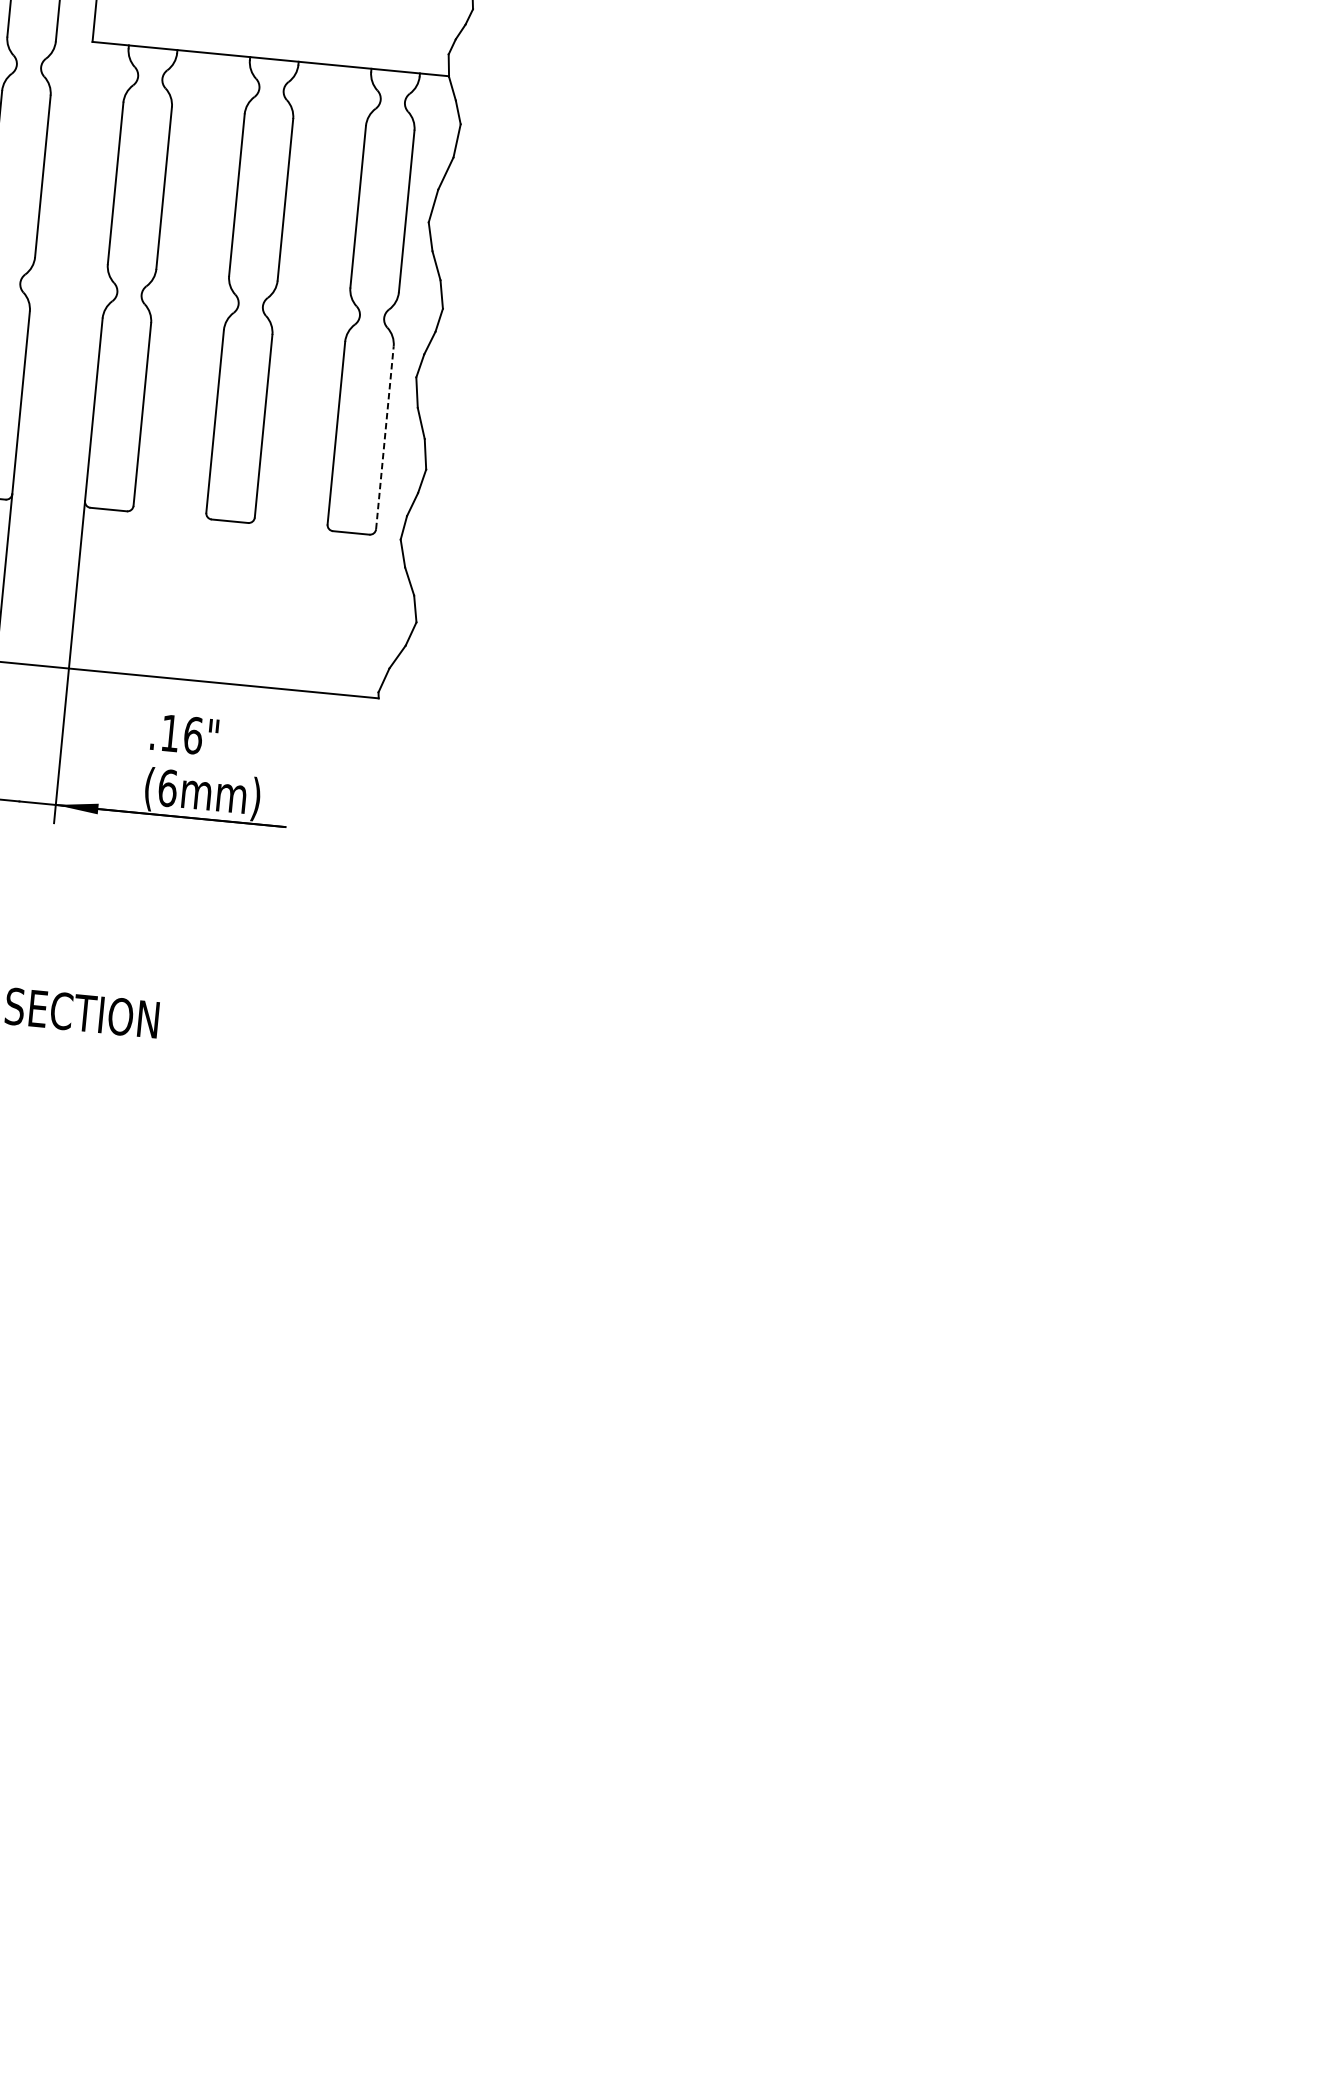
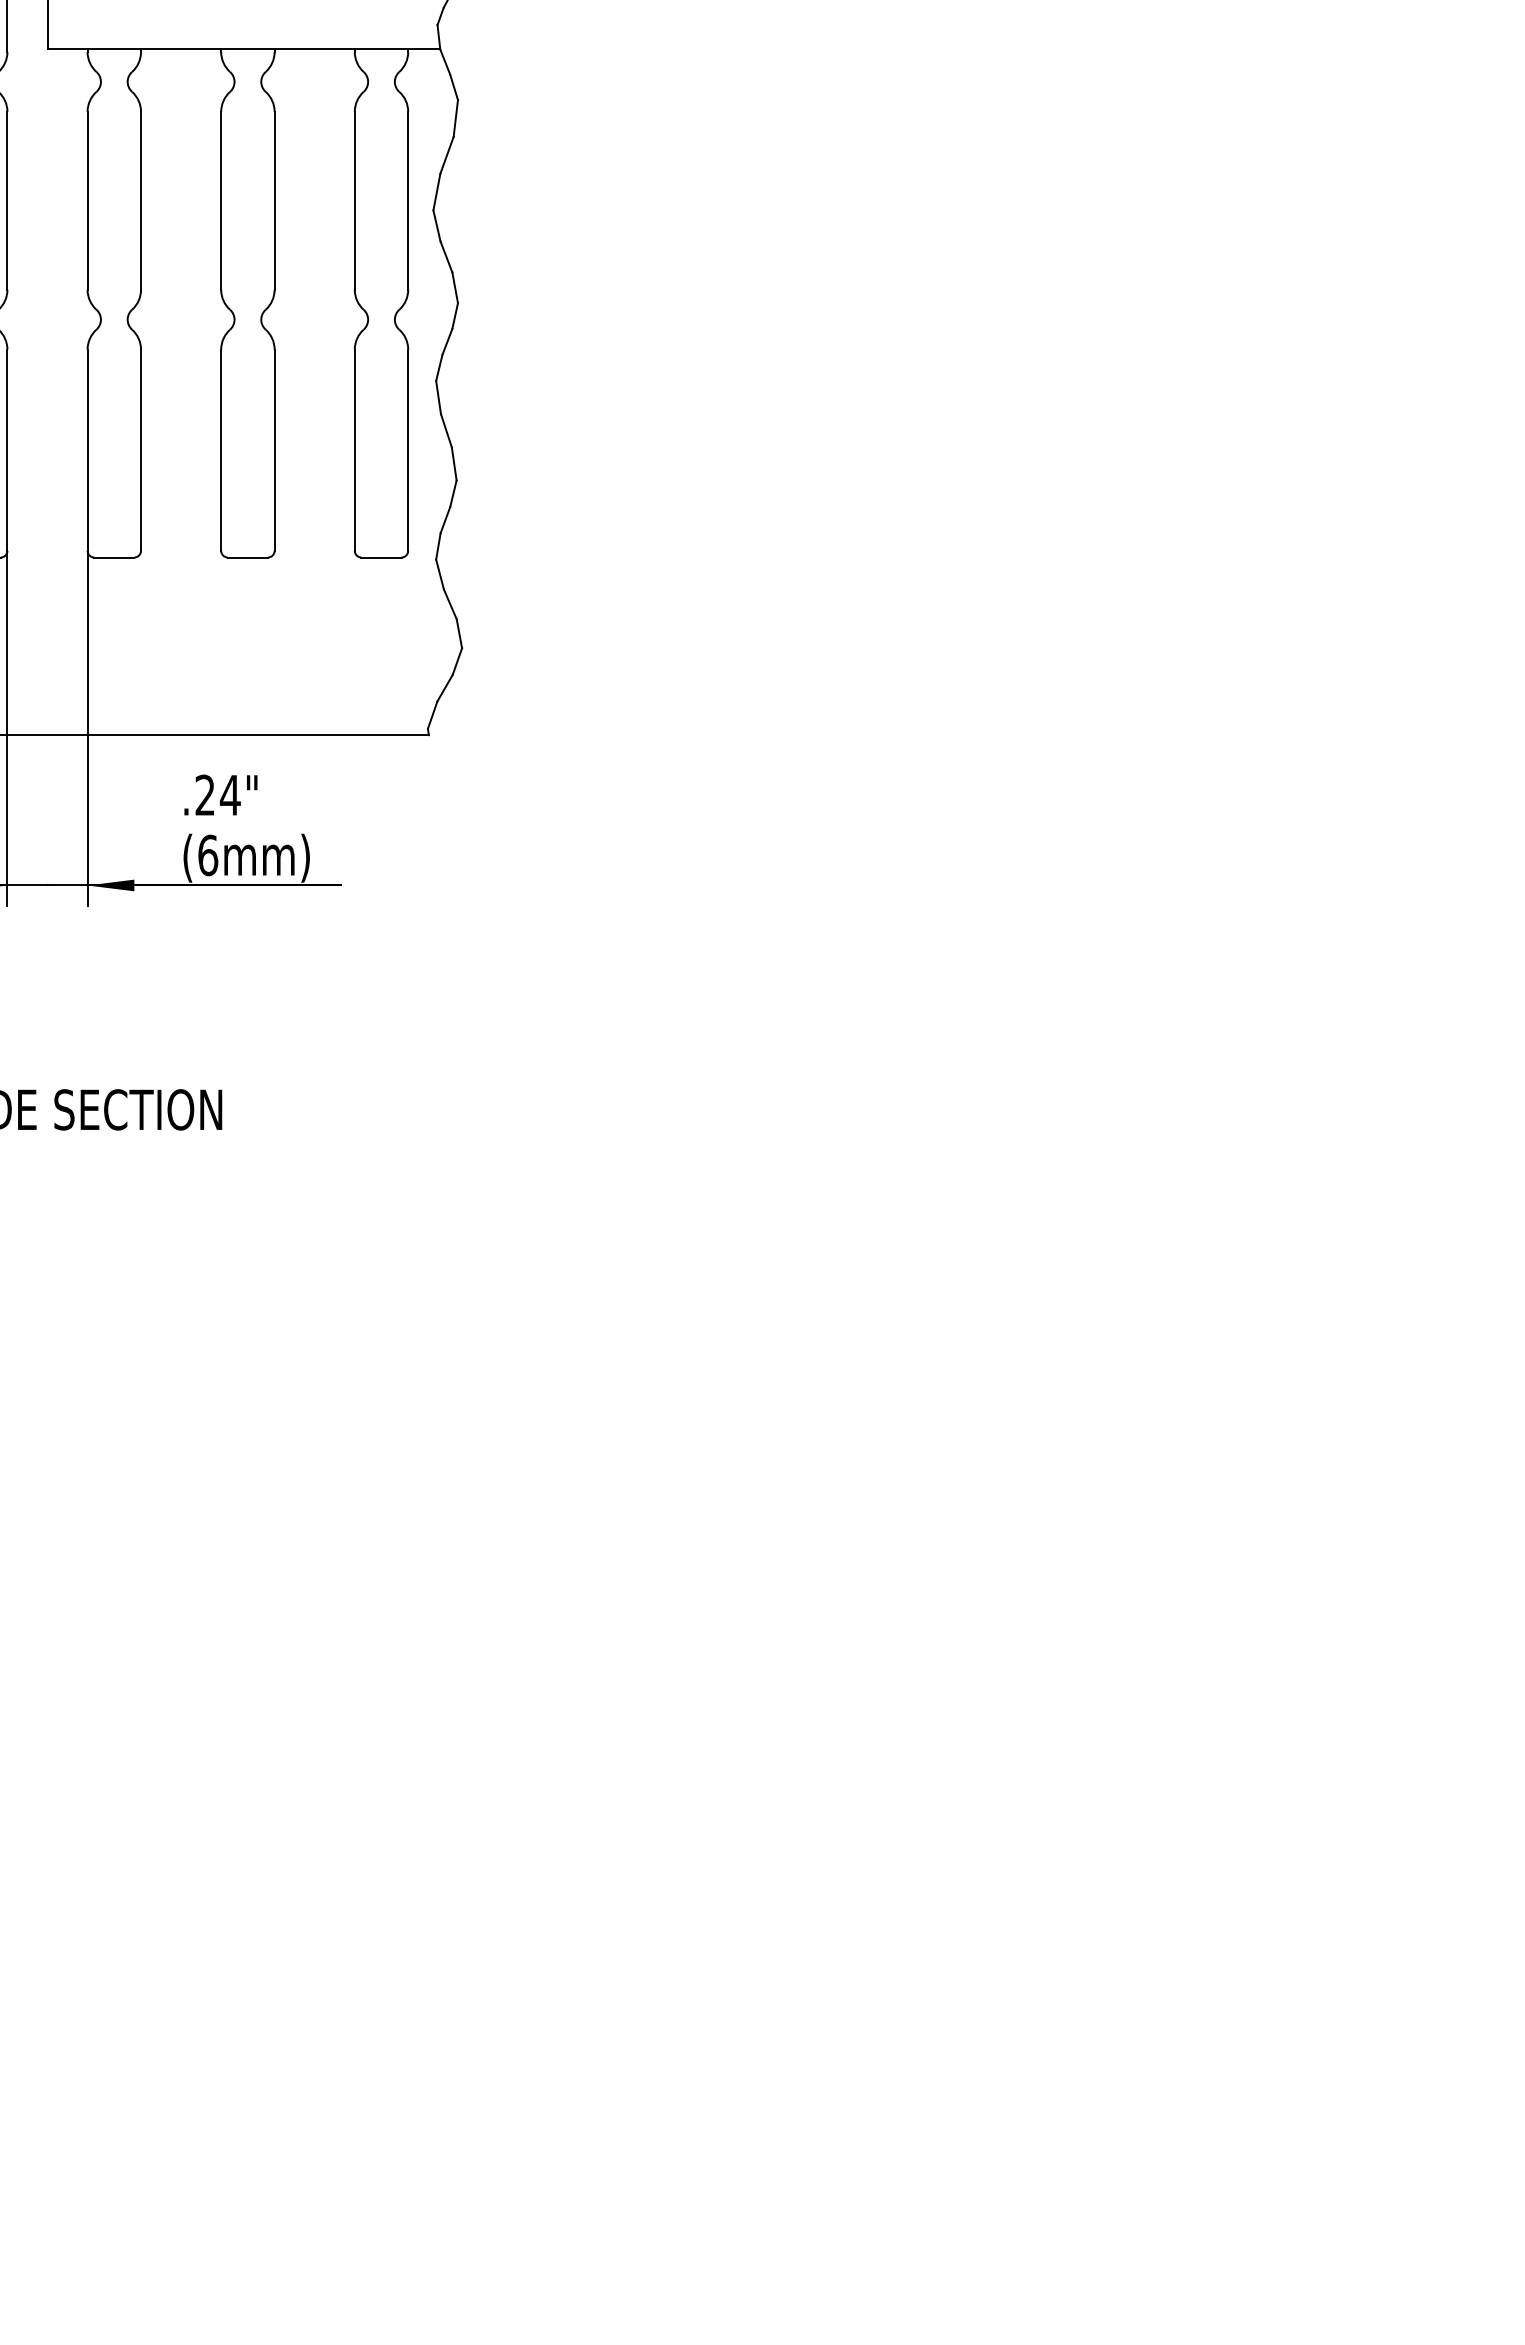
line: (385, 438) -> (408, 450), dashed -> solid
text: (181, 734) -> (217, 795), .16" -> .24"

